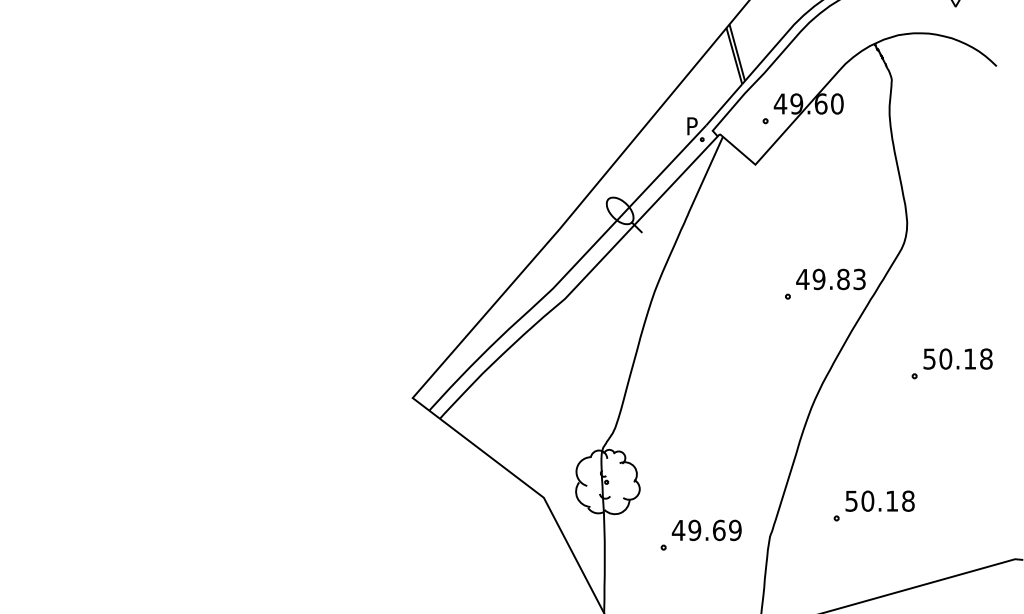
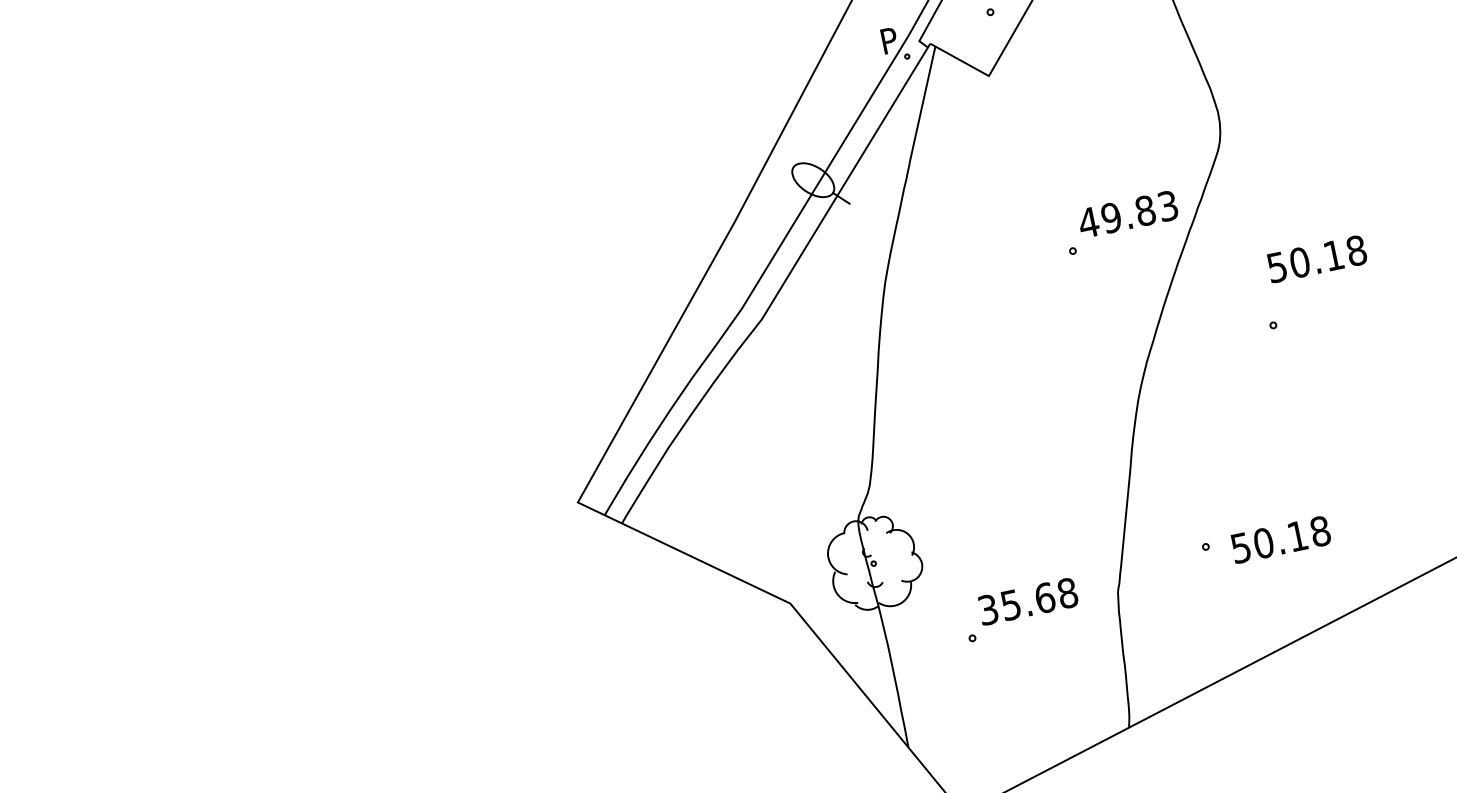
text: (957, 358) -> (1316, 258), moved
text: (879, 500) -> (1279, 538), moved
text: (706, 530) -> (1027, 601), 49.69 -> 35.68

